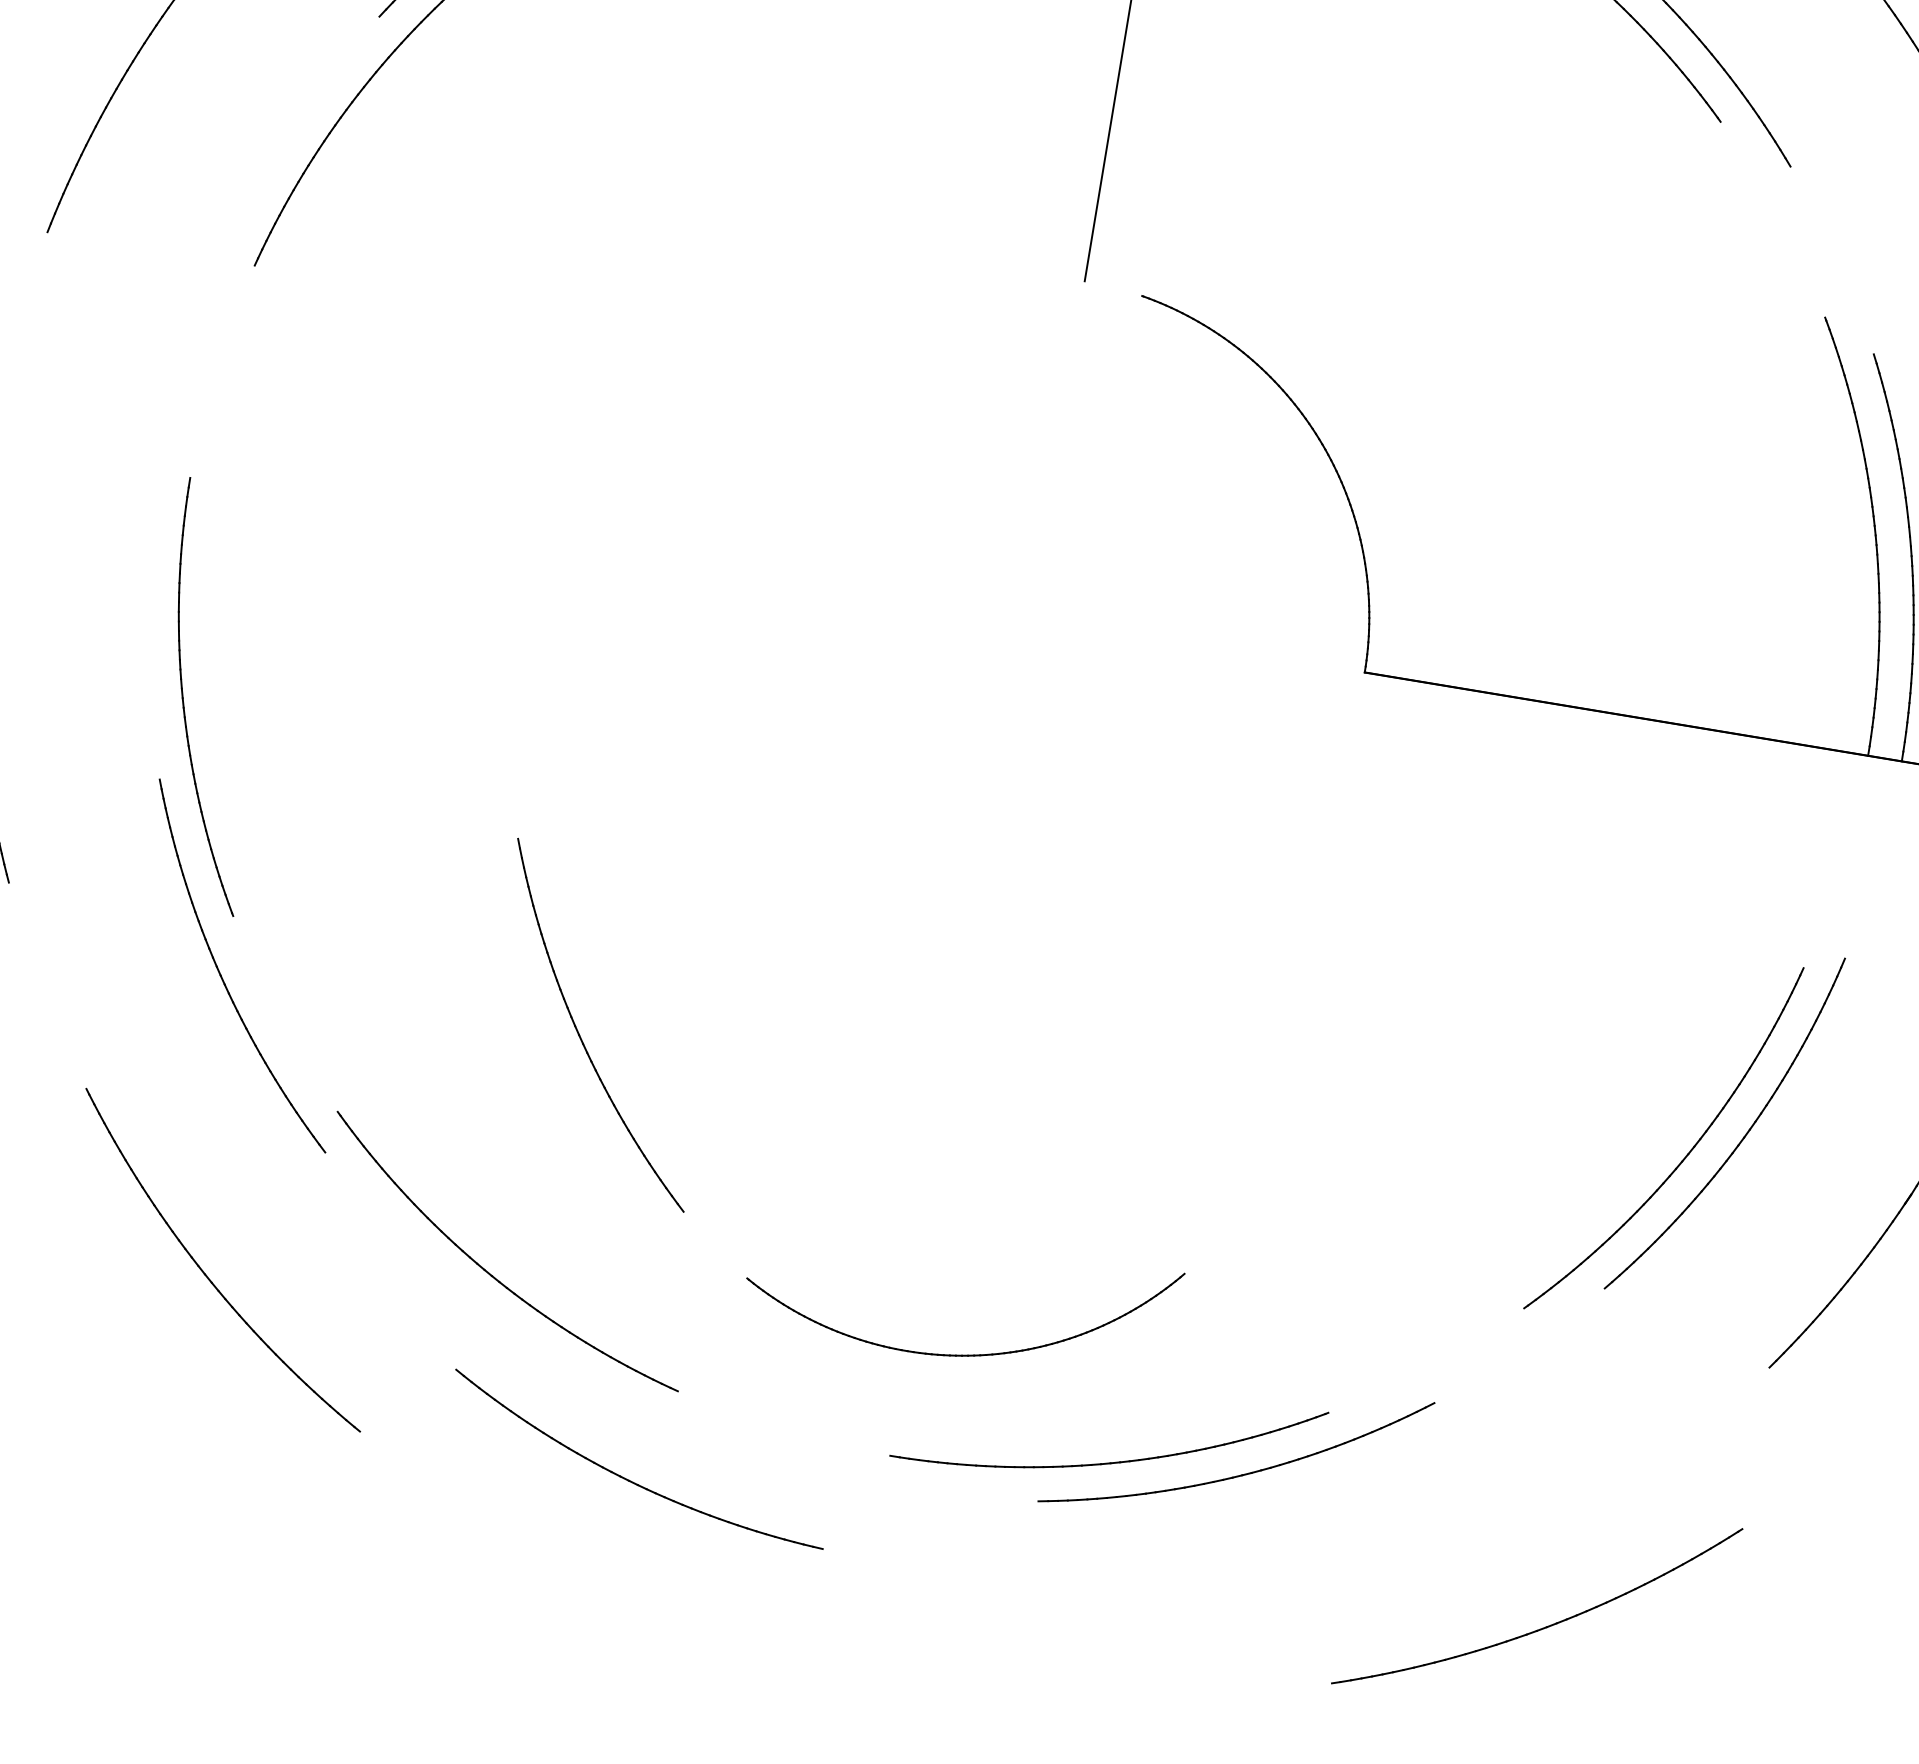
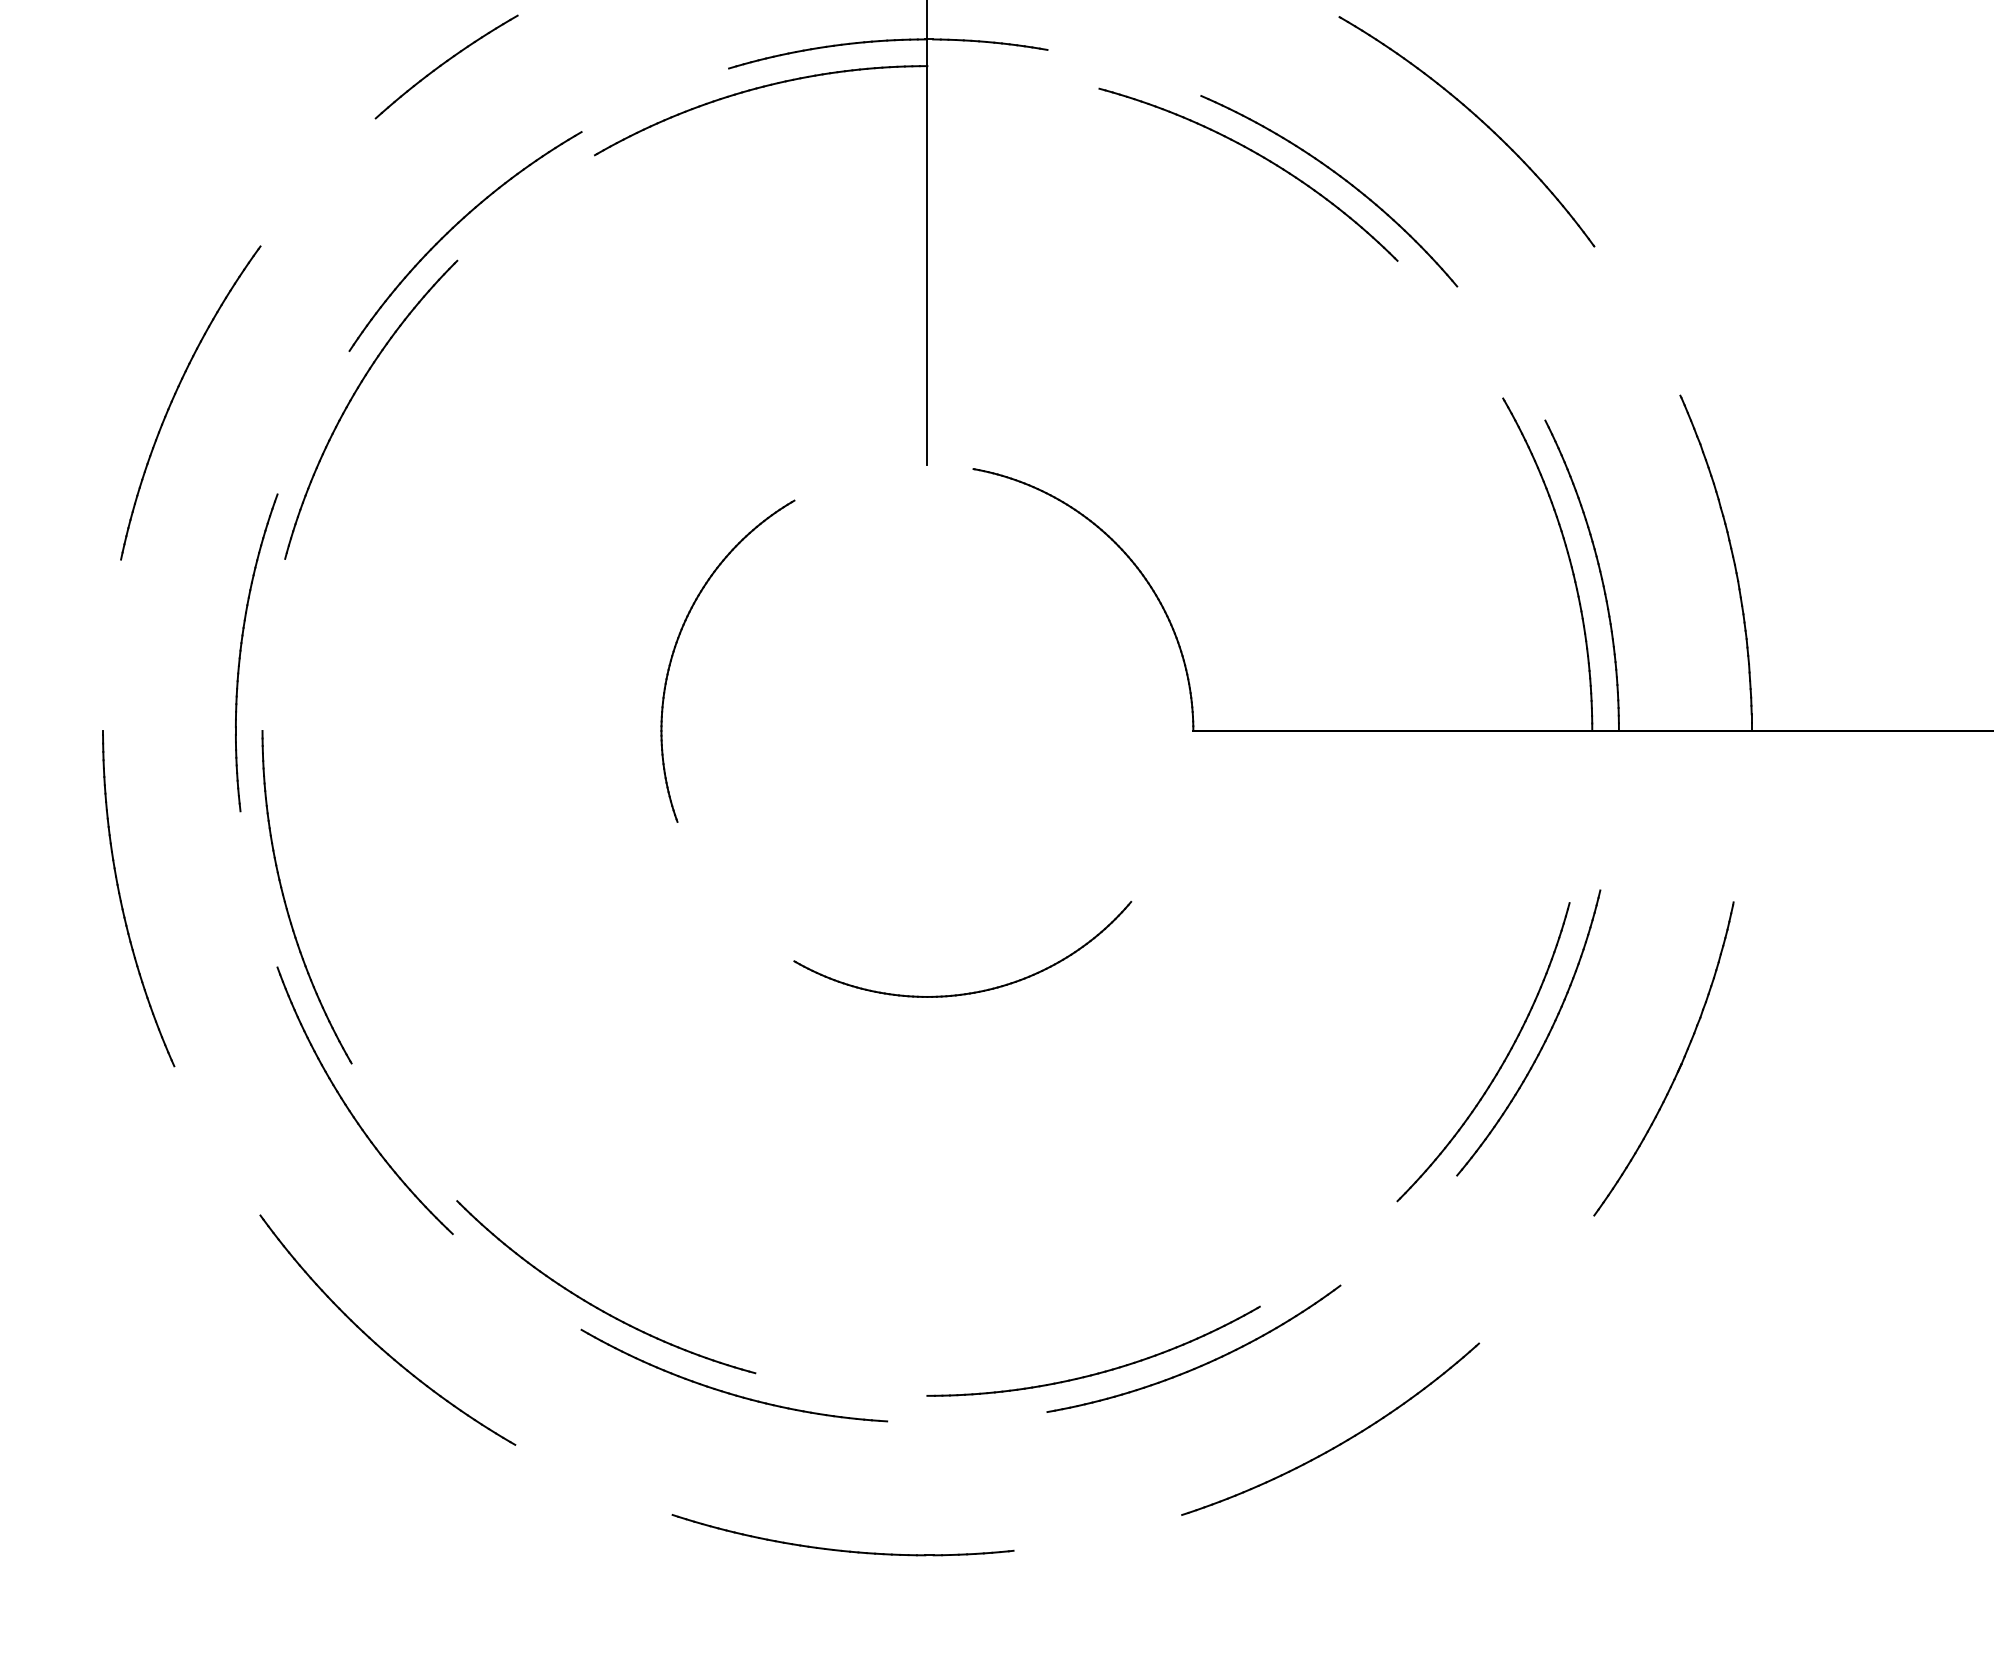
part: (180, 374) -> (241, 652), added
part: (735, 448) -> (679, 638), added
part: (579, 1031) -> (633, 1108), removed
part: (966, 1353) -> (973, 991), moved
part: (631, 1479) -> (730, 1392), moved
part: (1545, 1626) -> (1339, 1443), moved
part: (749, 1631) -> (841, 1549), added

